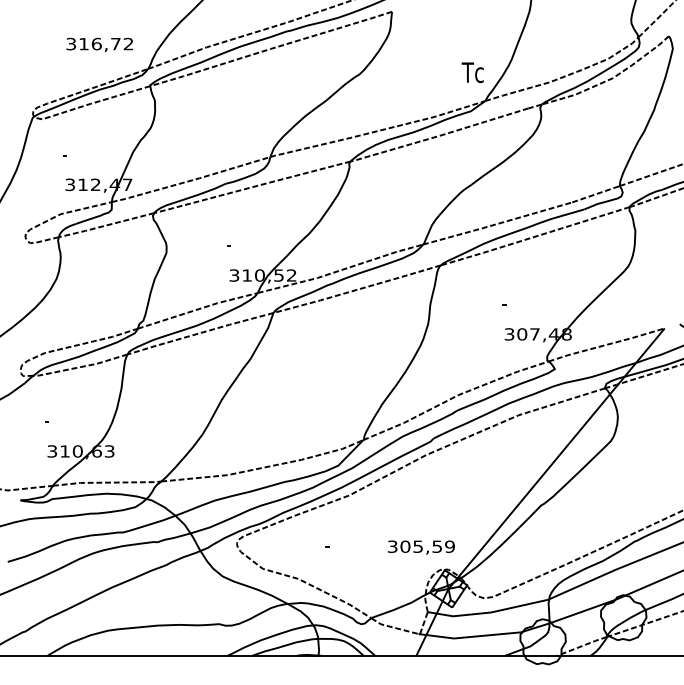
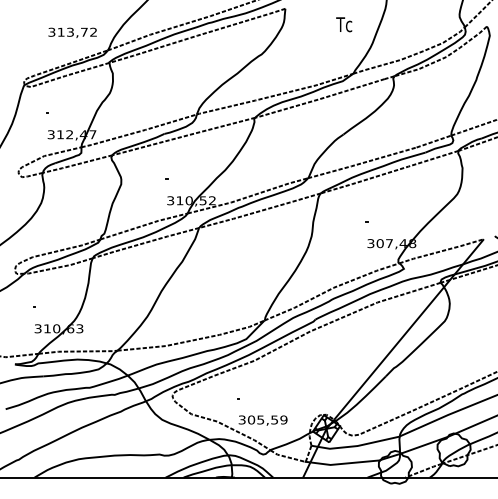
text: (96, 43) -> (70, 31), 316,72 -> 313,72
text: (472, 72) -> (343, 24), moved
text: (421, 547) -> (263, 420), moved

